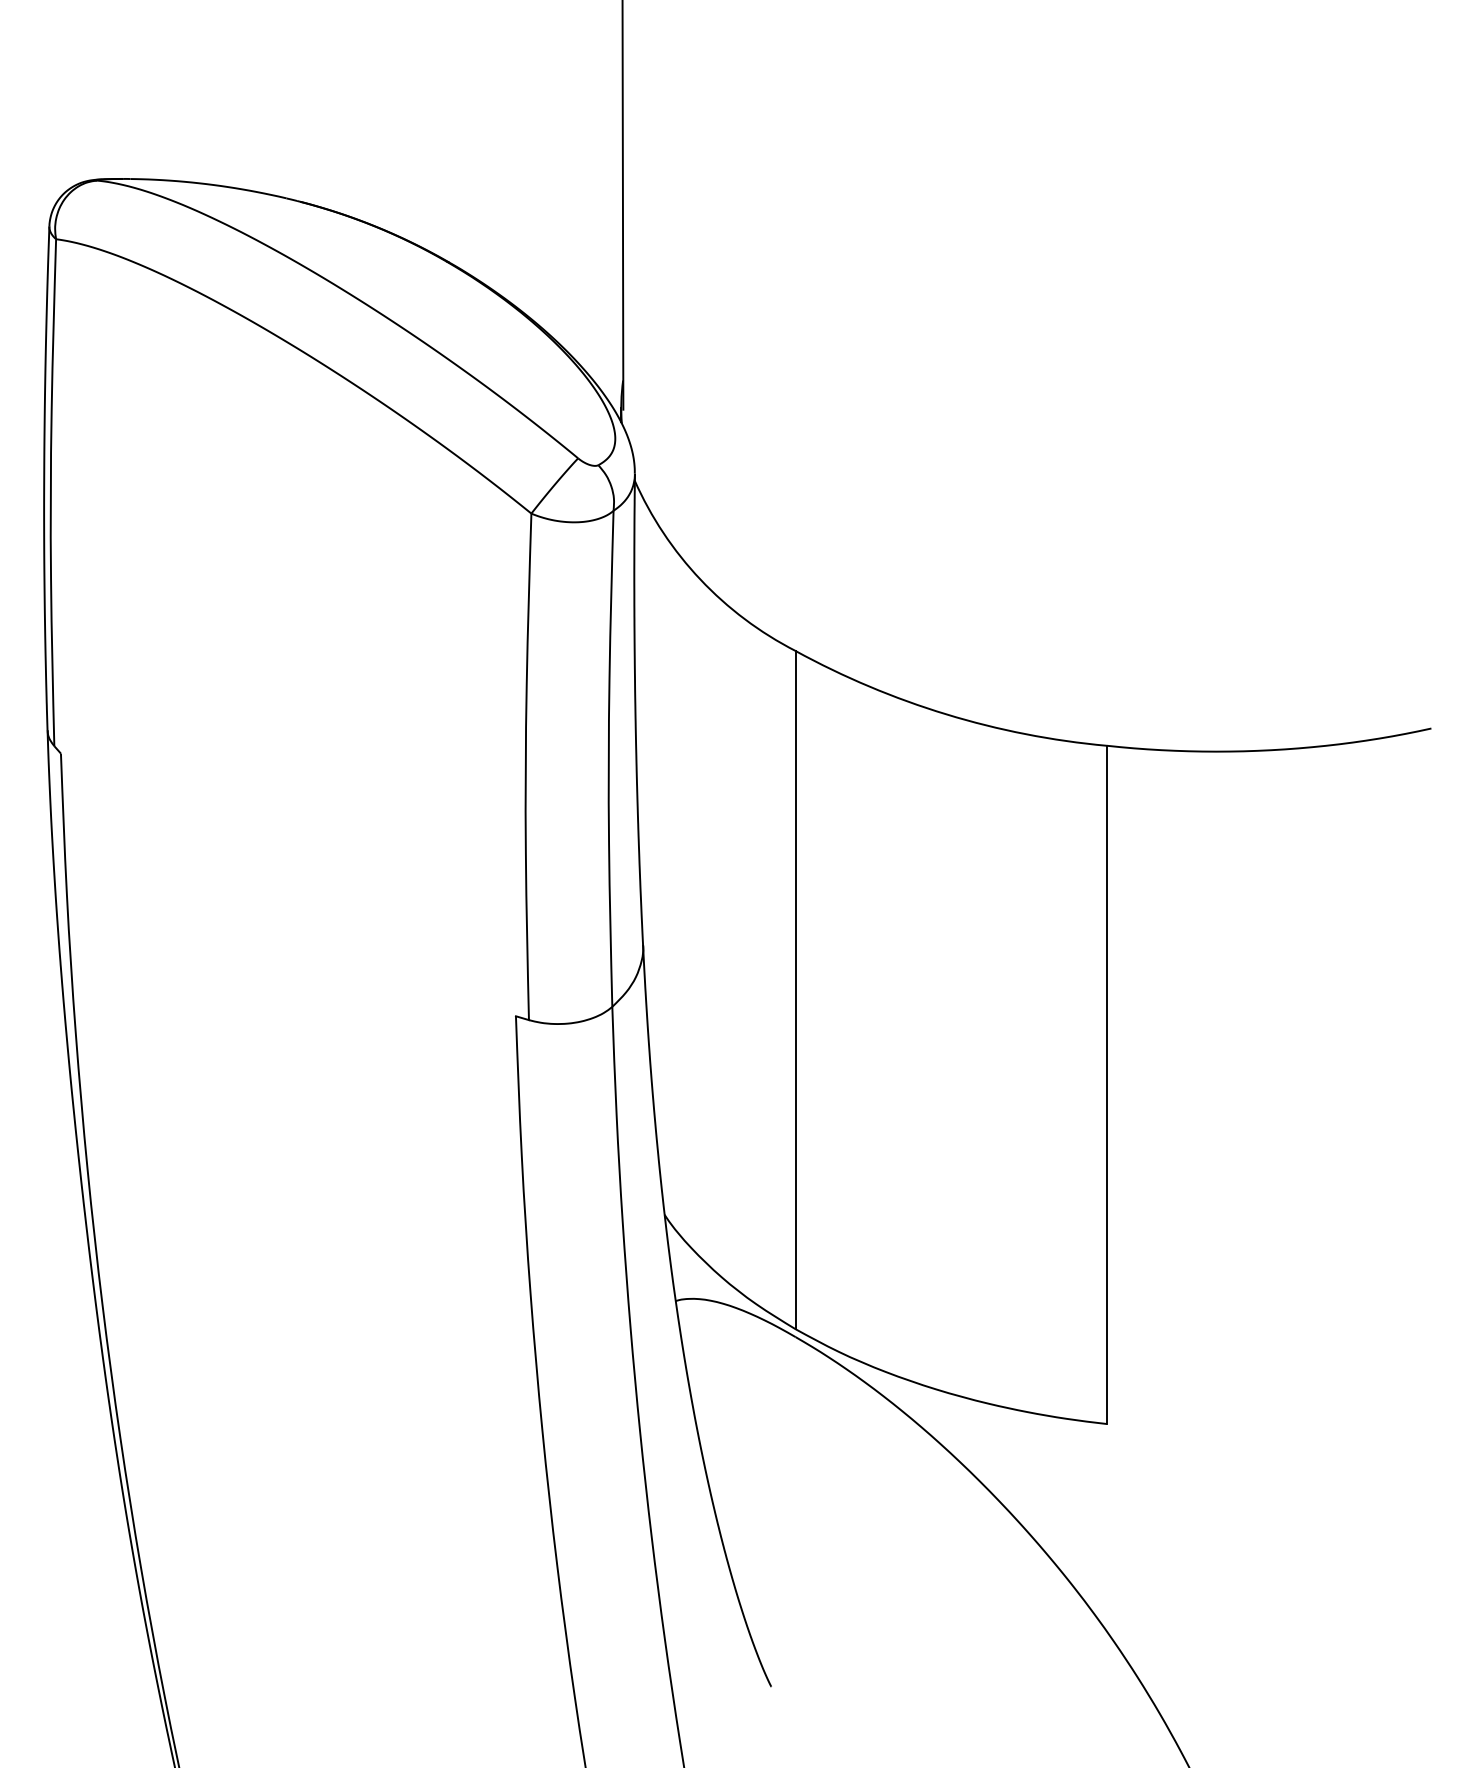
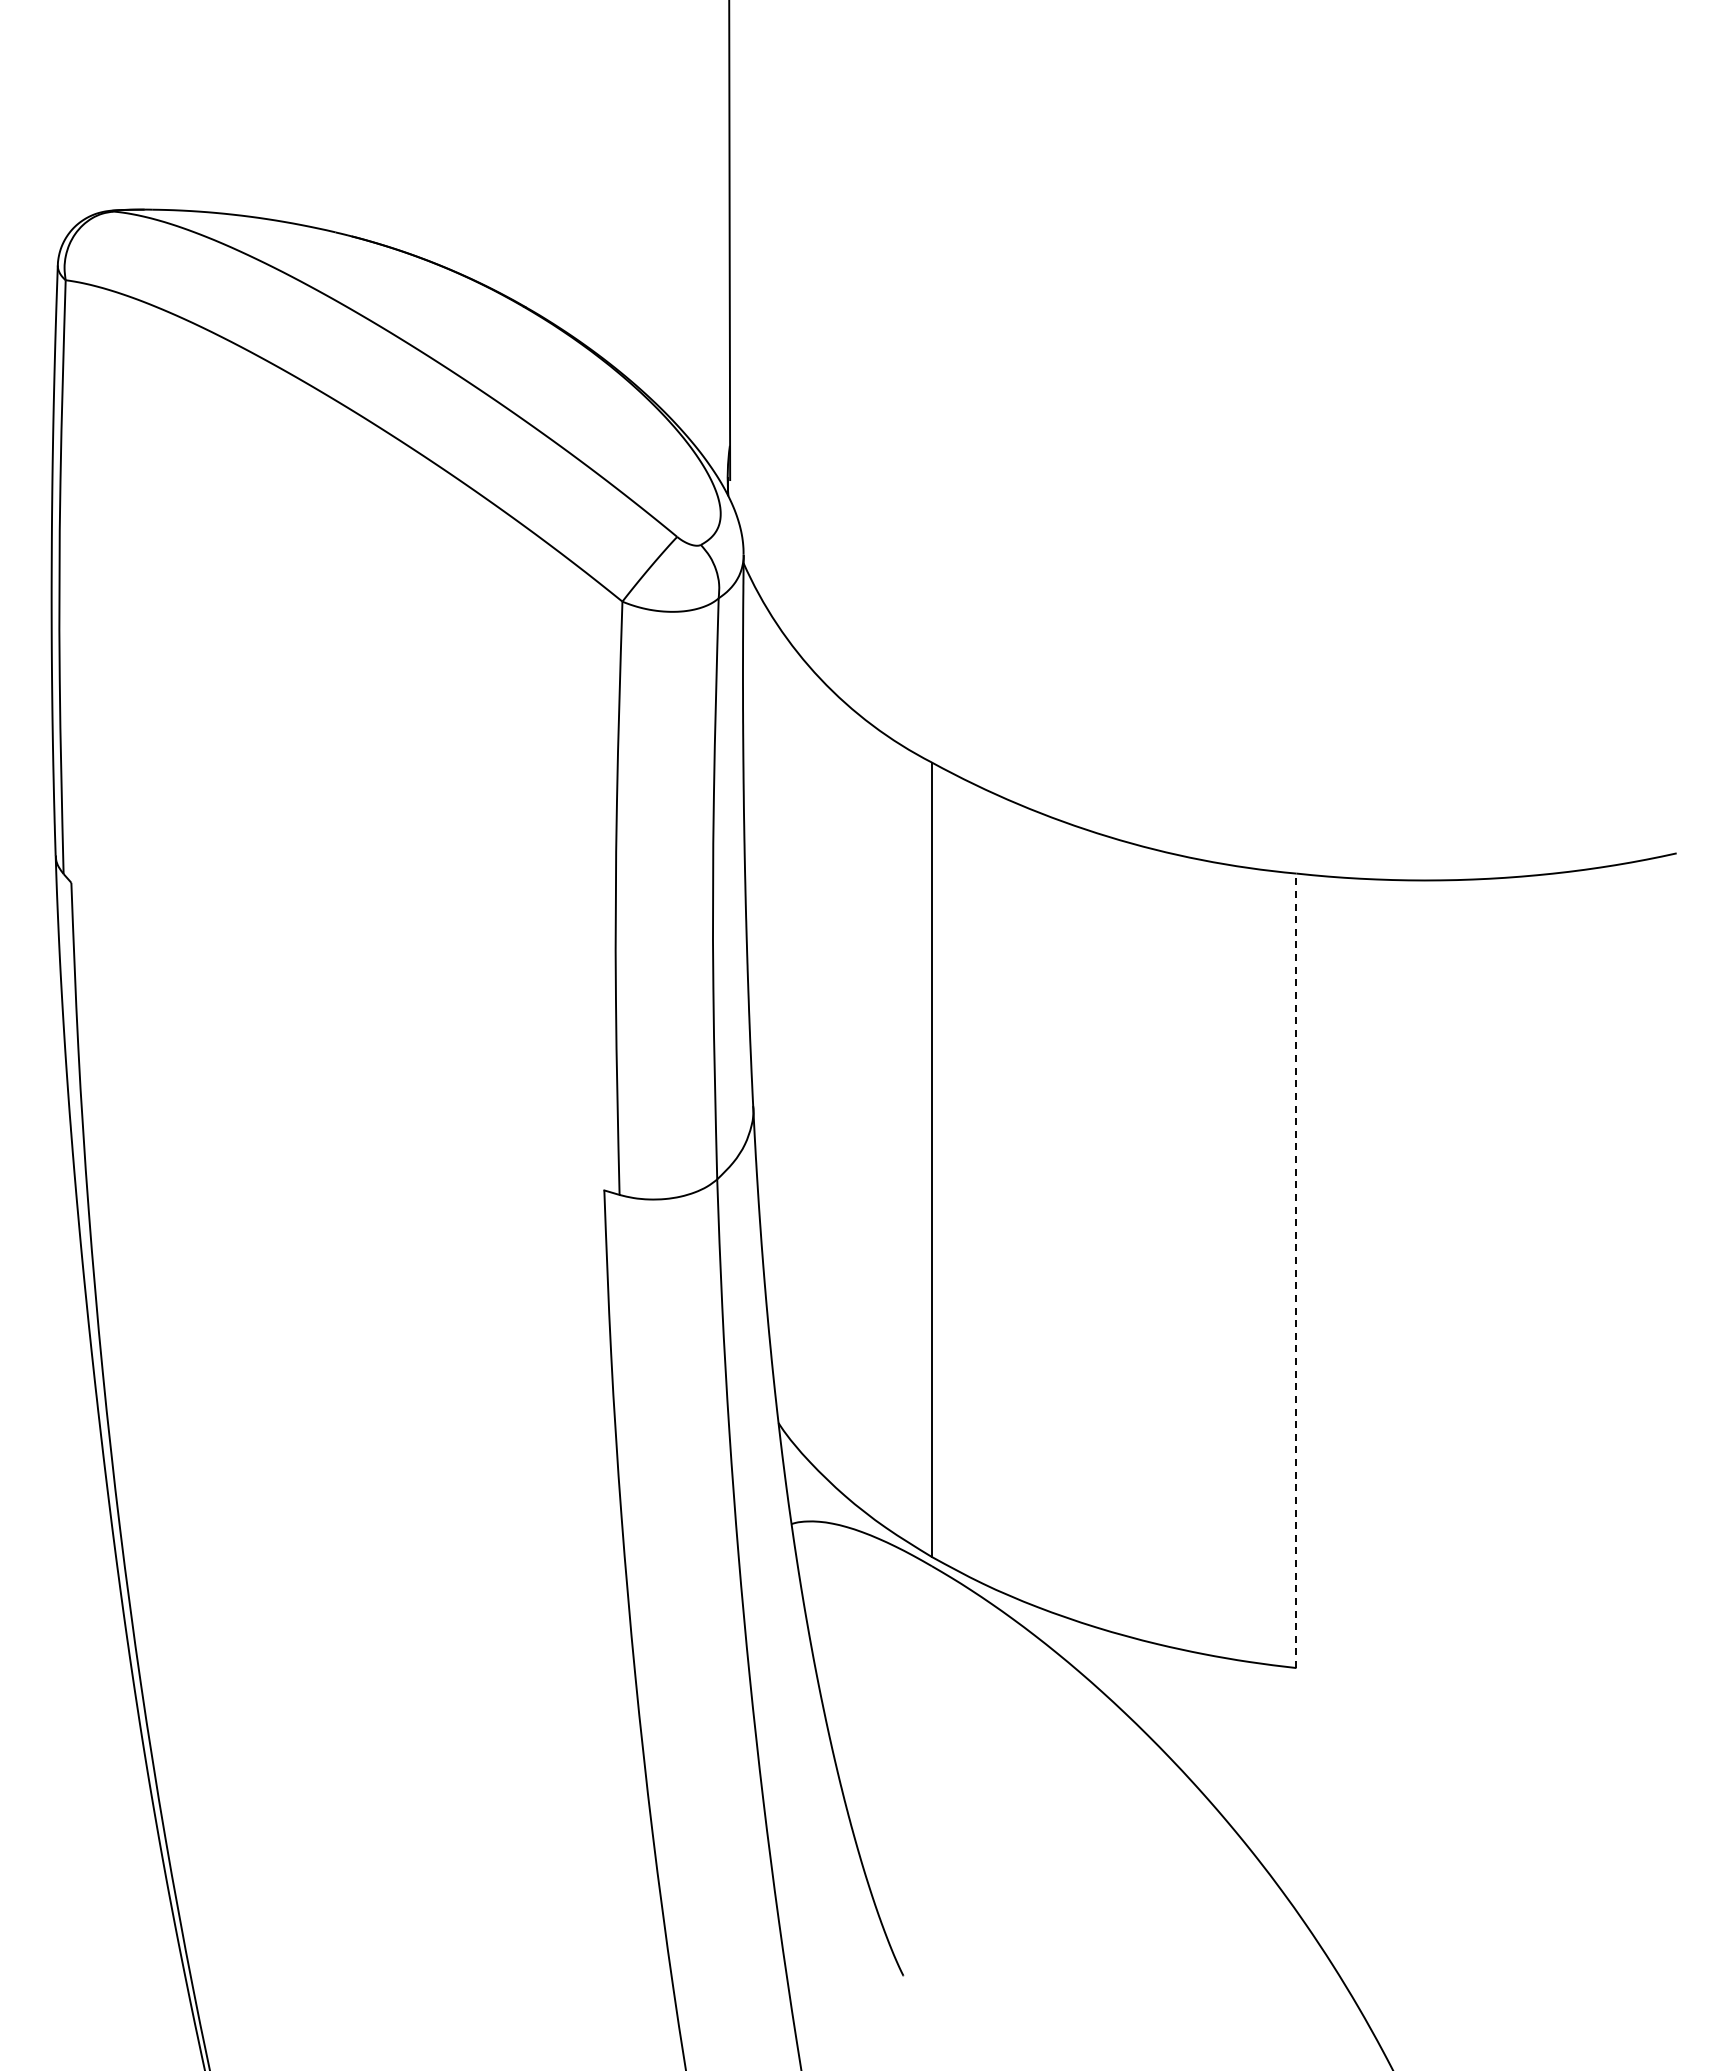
line: (1106, 1084) -> (1296, 1270), solid -> dashed

